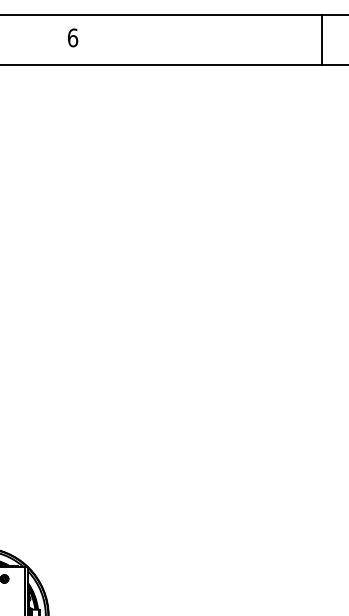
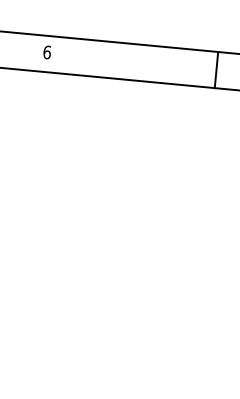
line: (322, 39) -> (216, 69), moved

